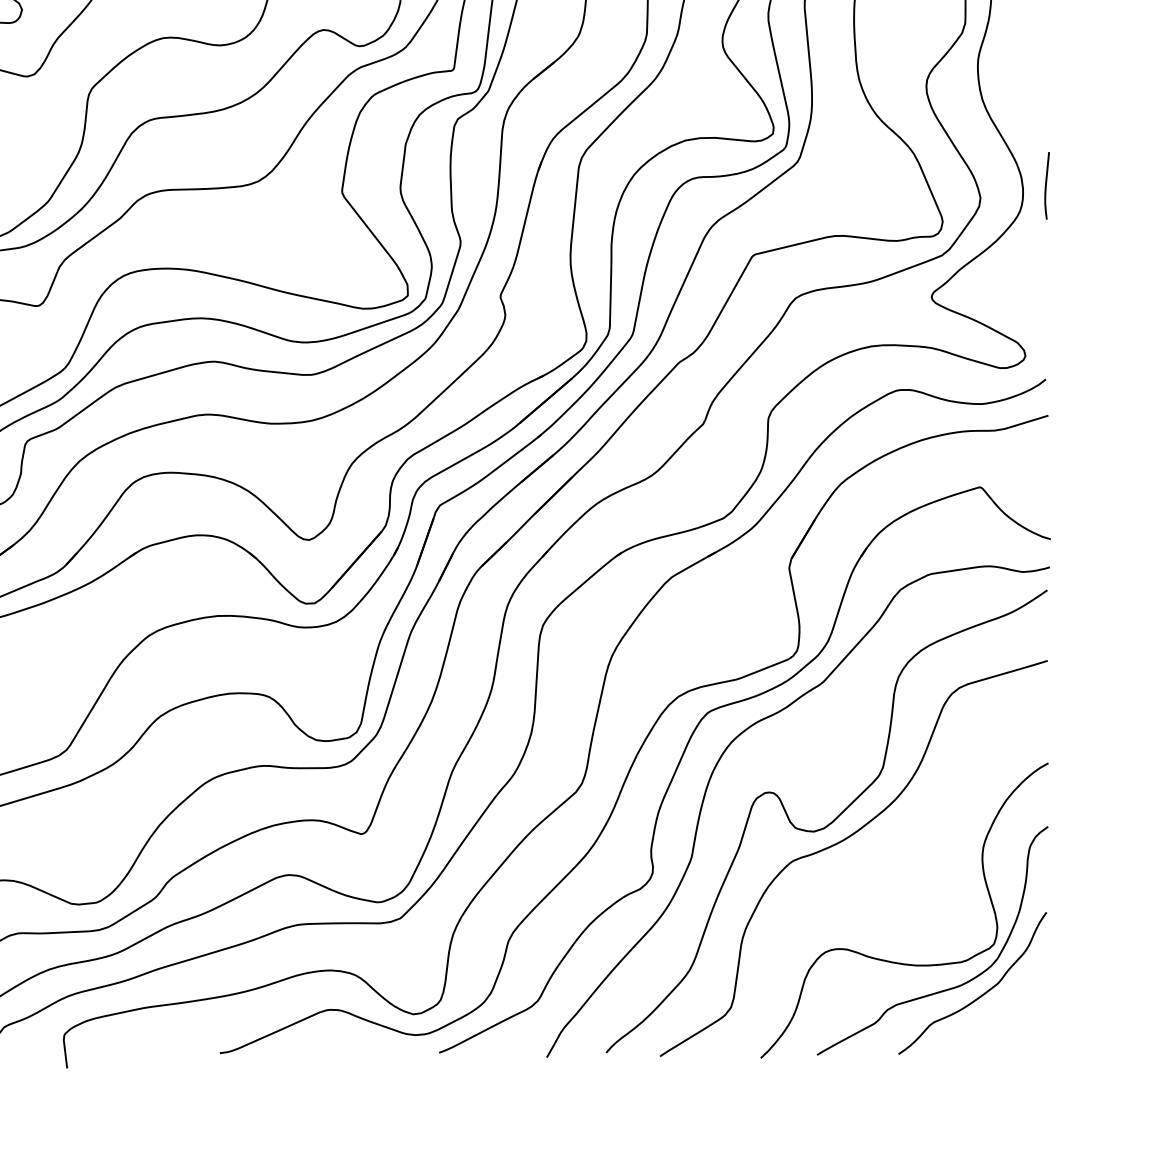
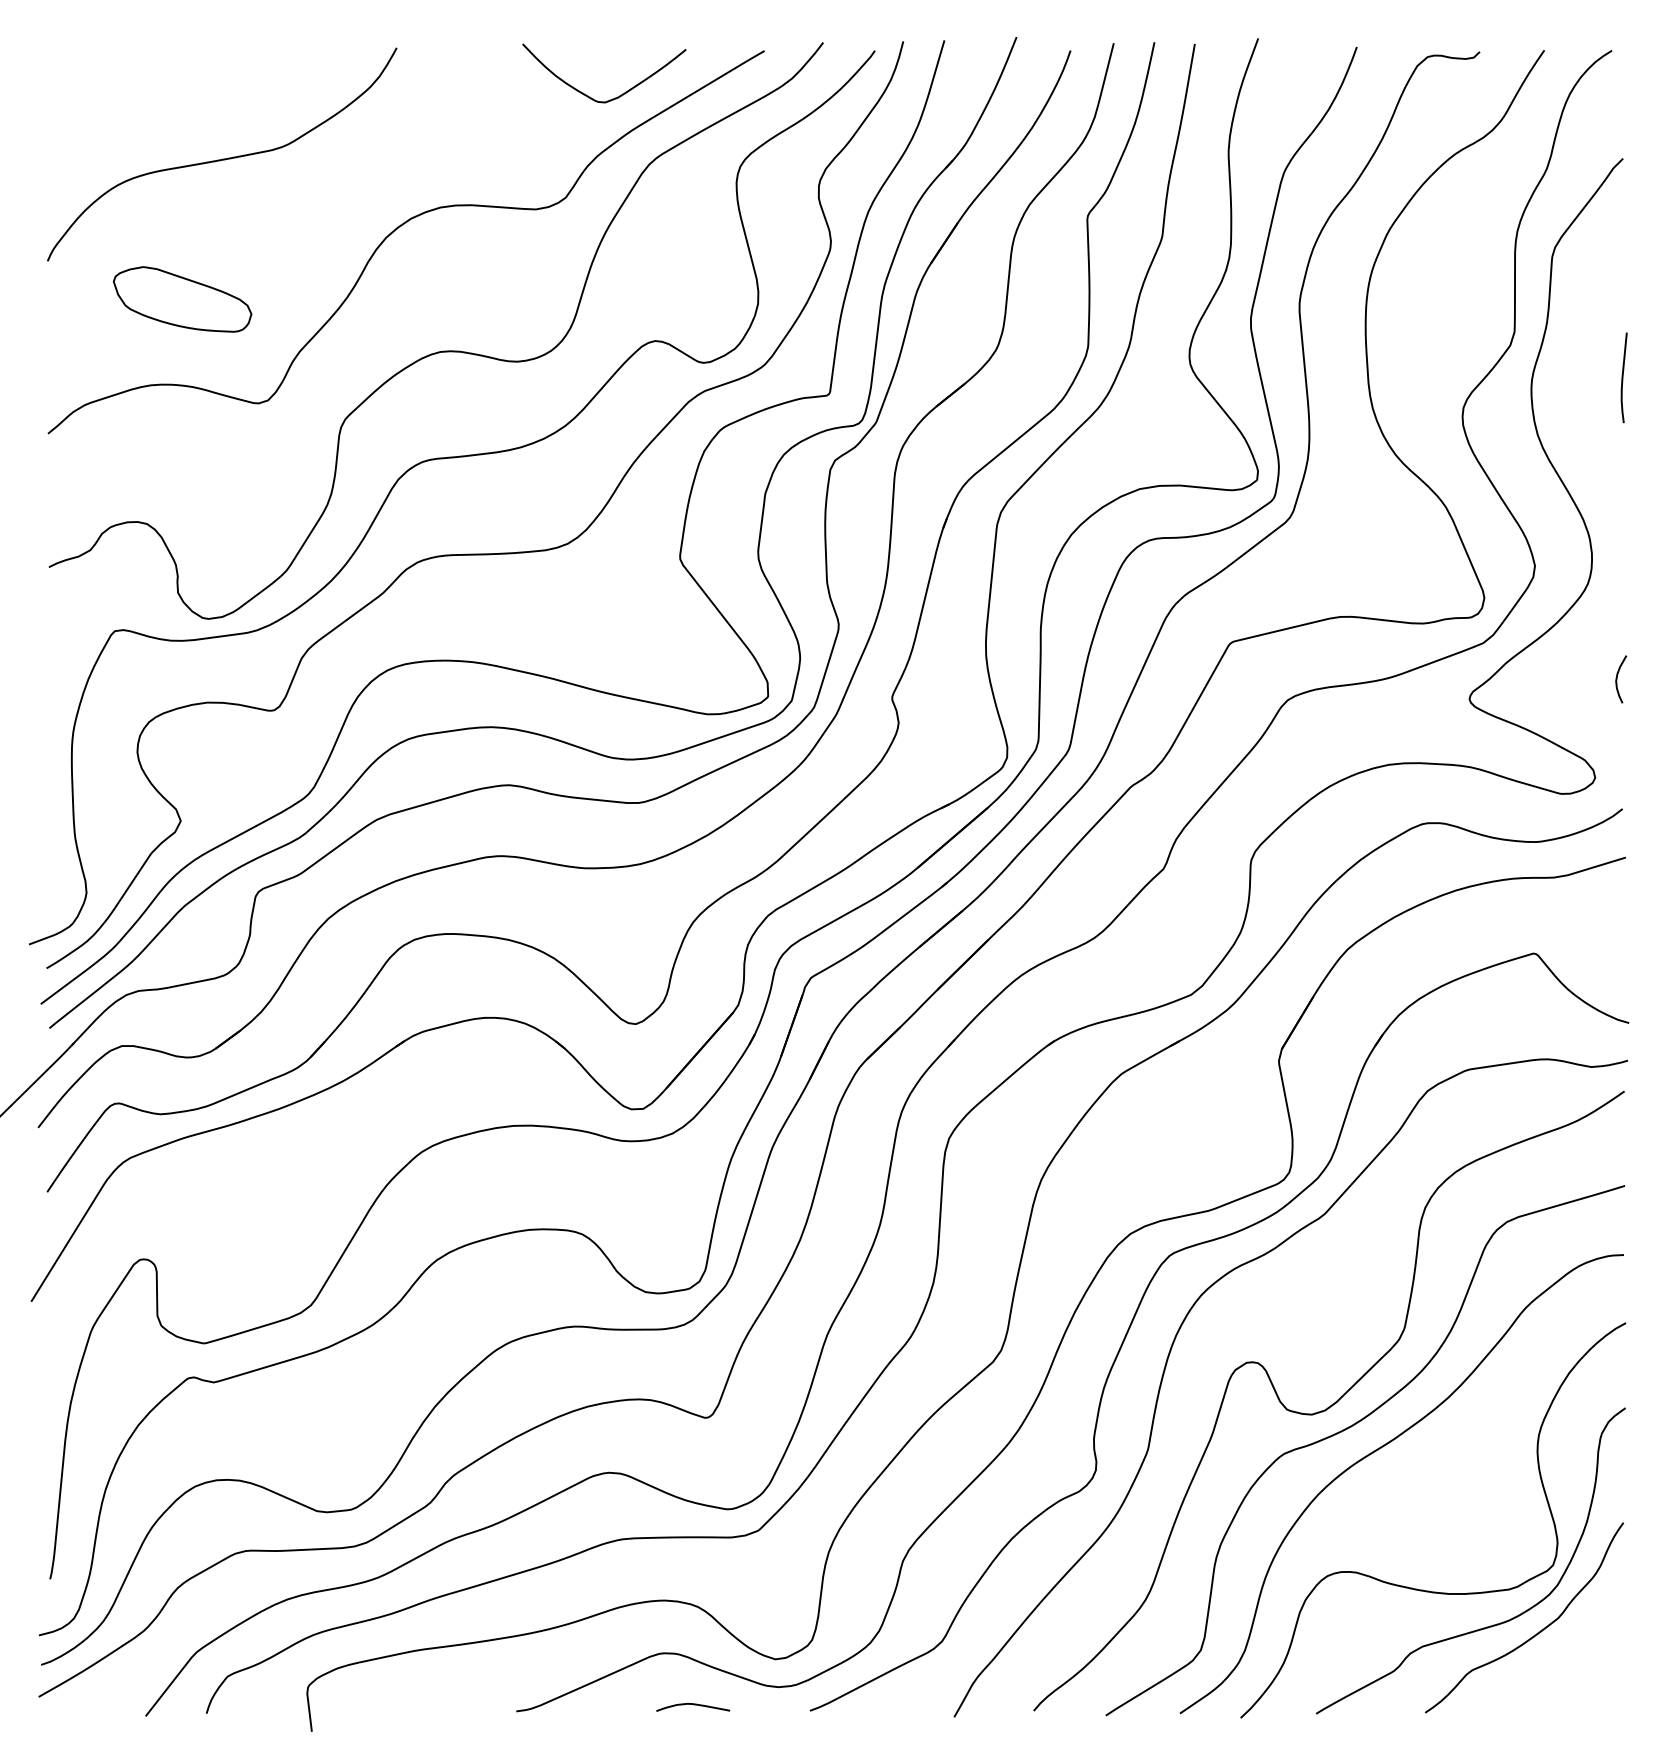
curve: (1046, 185) -> (1623, 377), moved
curve: (1042, 282) -> (1617, 679), added
curve: (863, 858) -> (1378, 1450), added
curve: (352, 1048) -> (693, 1705), added

